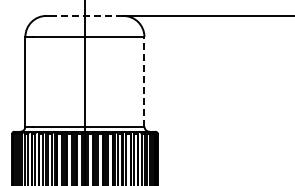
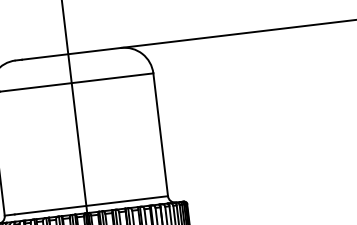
line: (86, 15) -> (70, 53), dashed -> solid
line: (144, 81) -> (160, 134), dashed -> solid

